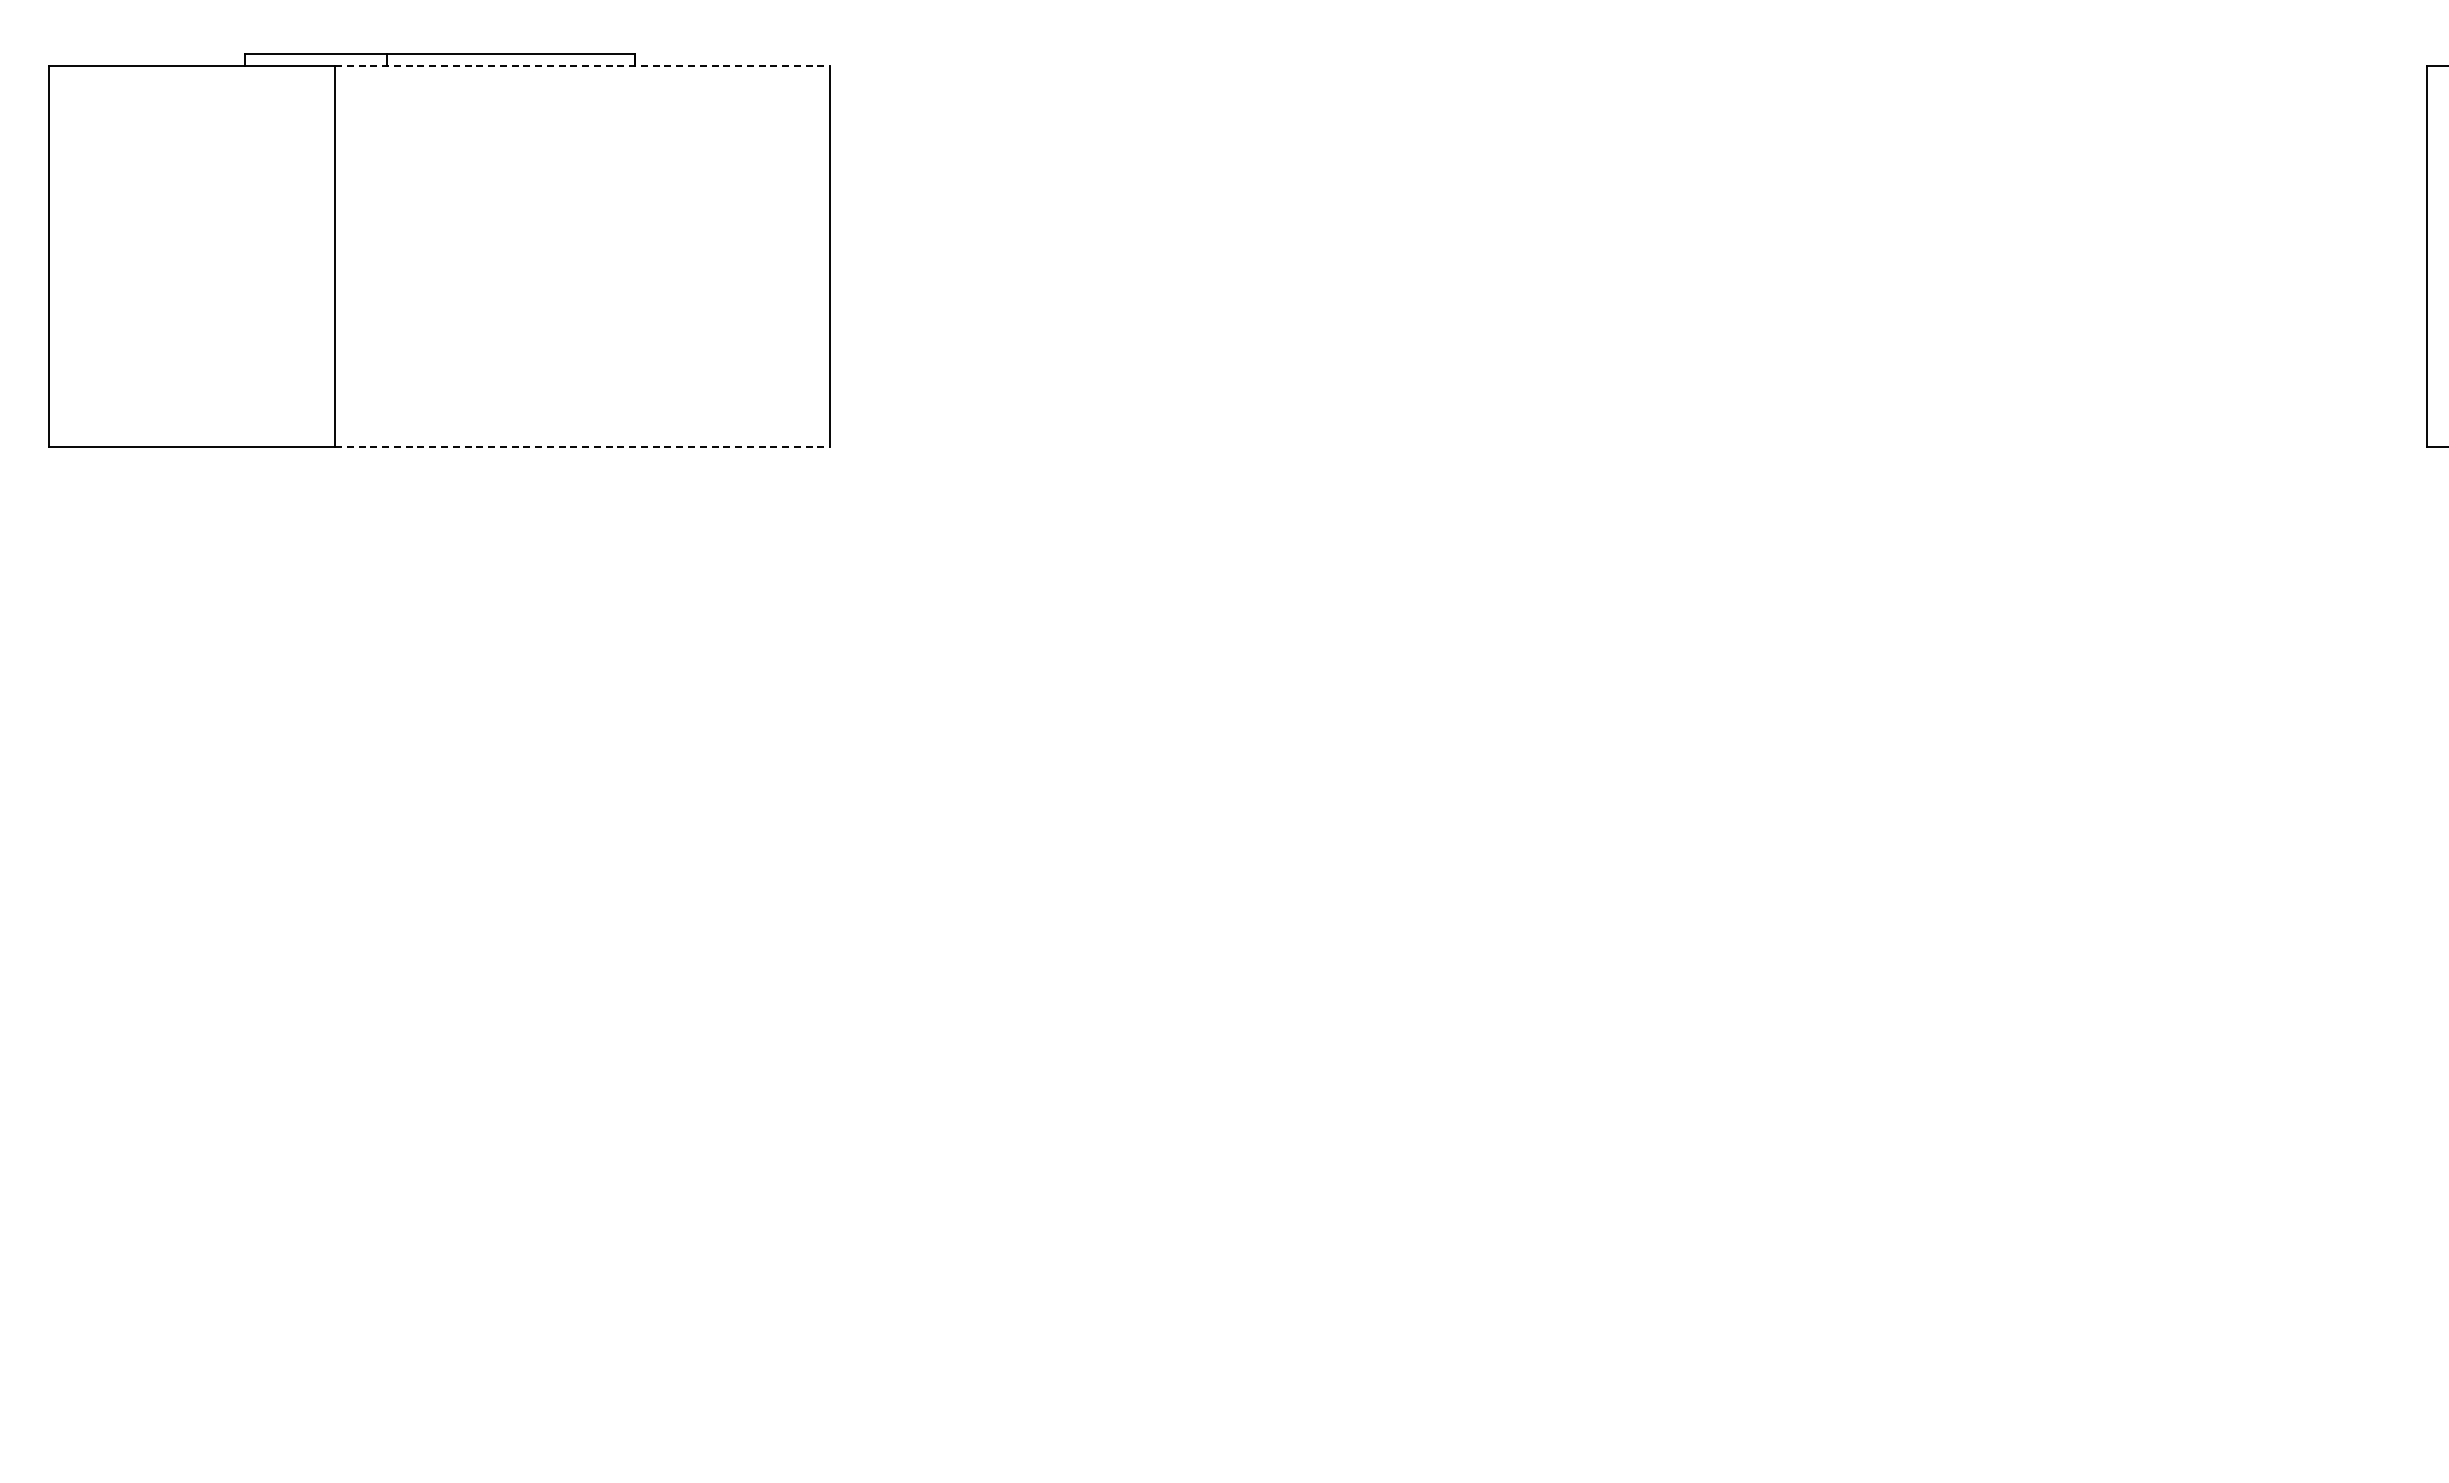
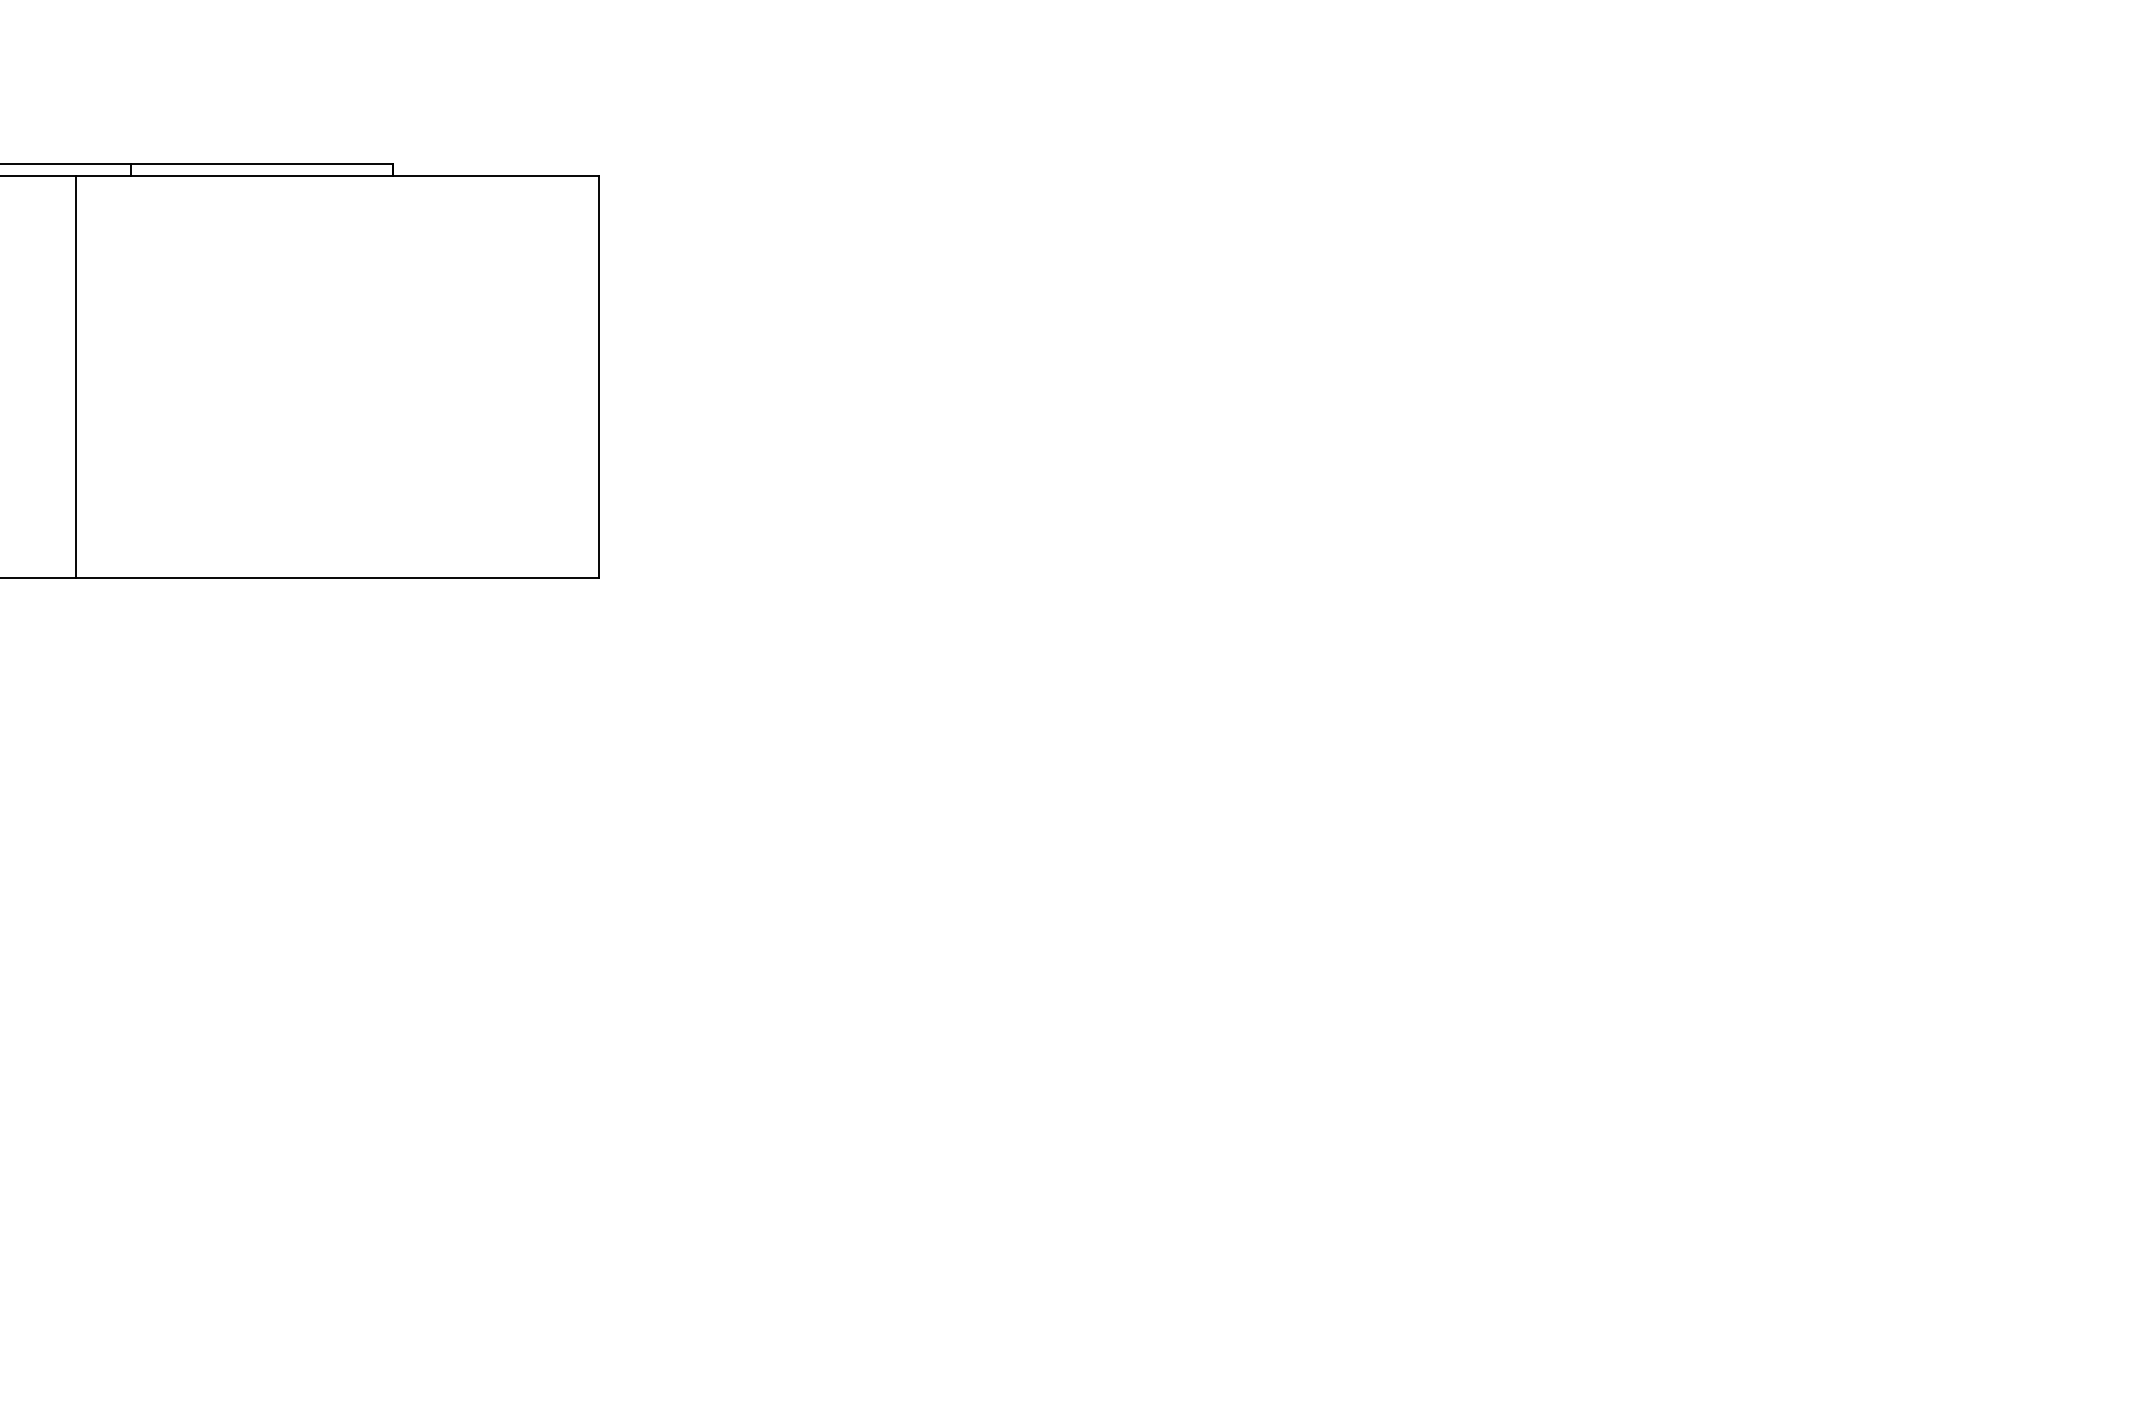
line: (583, 65) -> (338, 175), dashed -> solid
line: (583, 446) -> (338, 578), dashed -> solid

